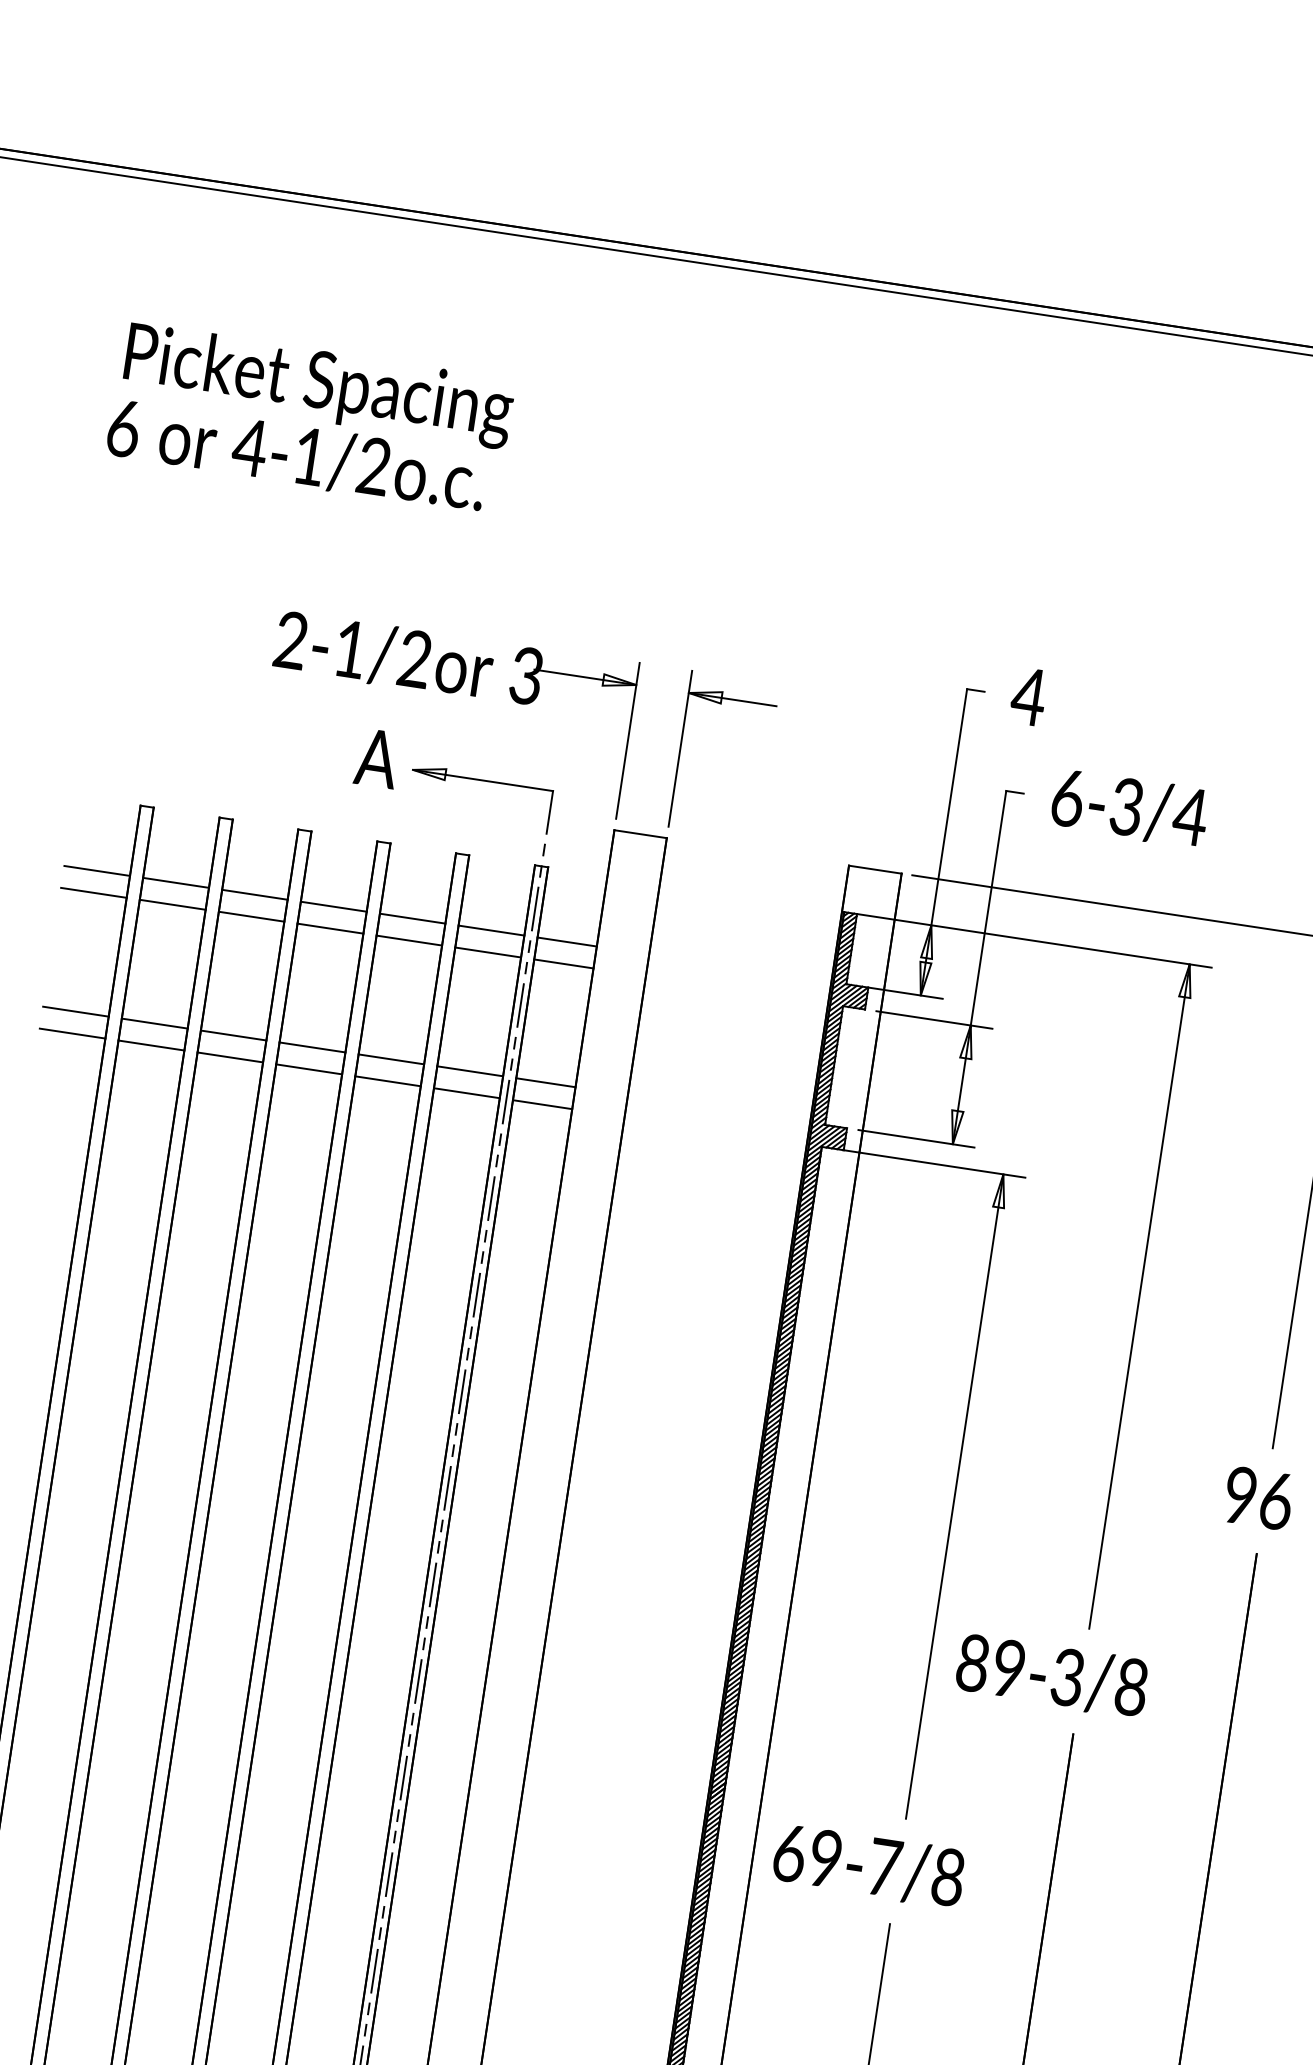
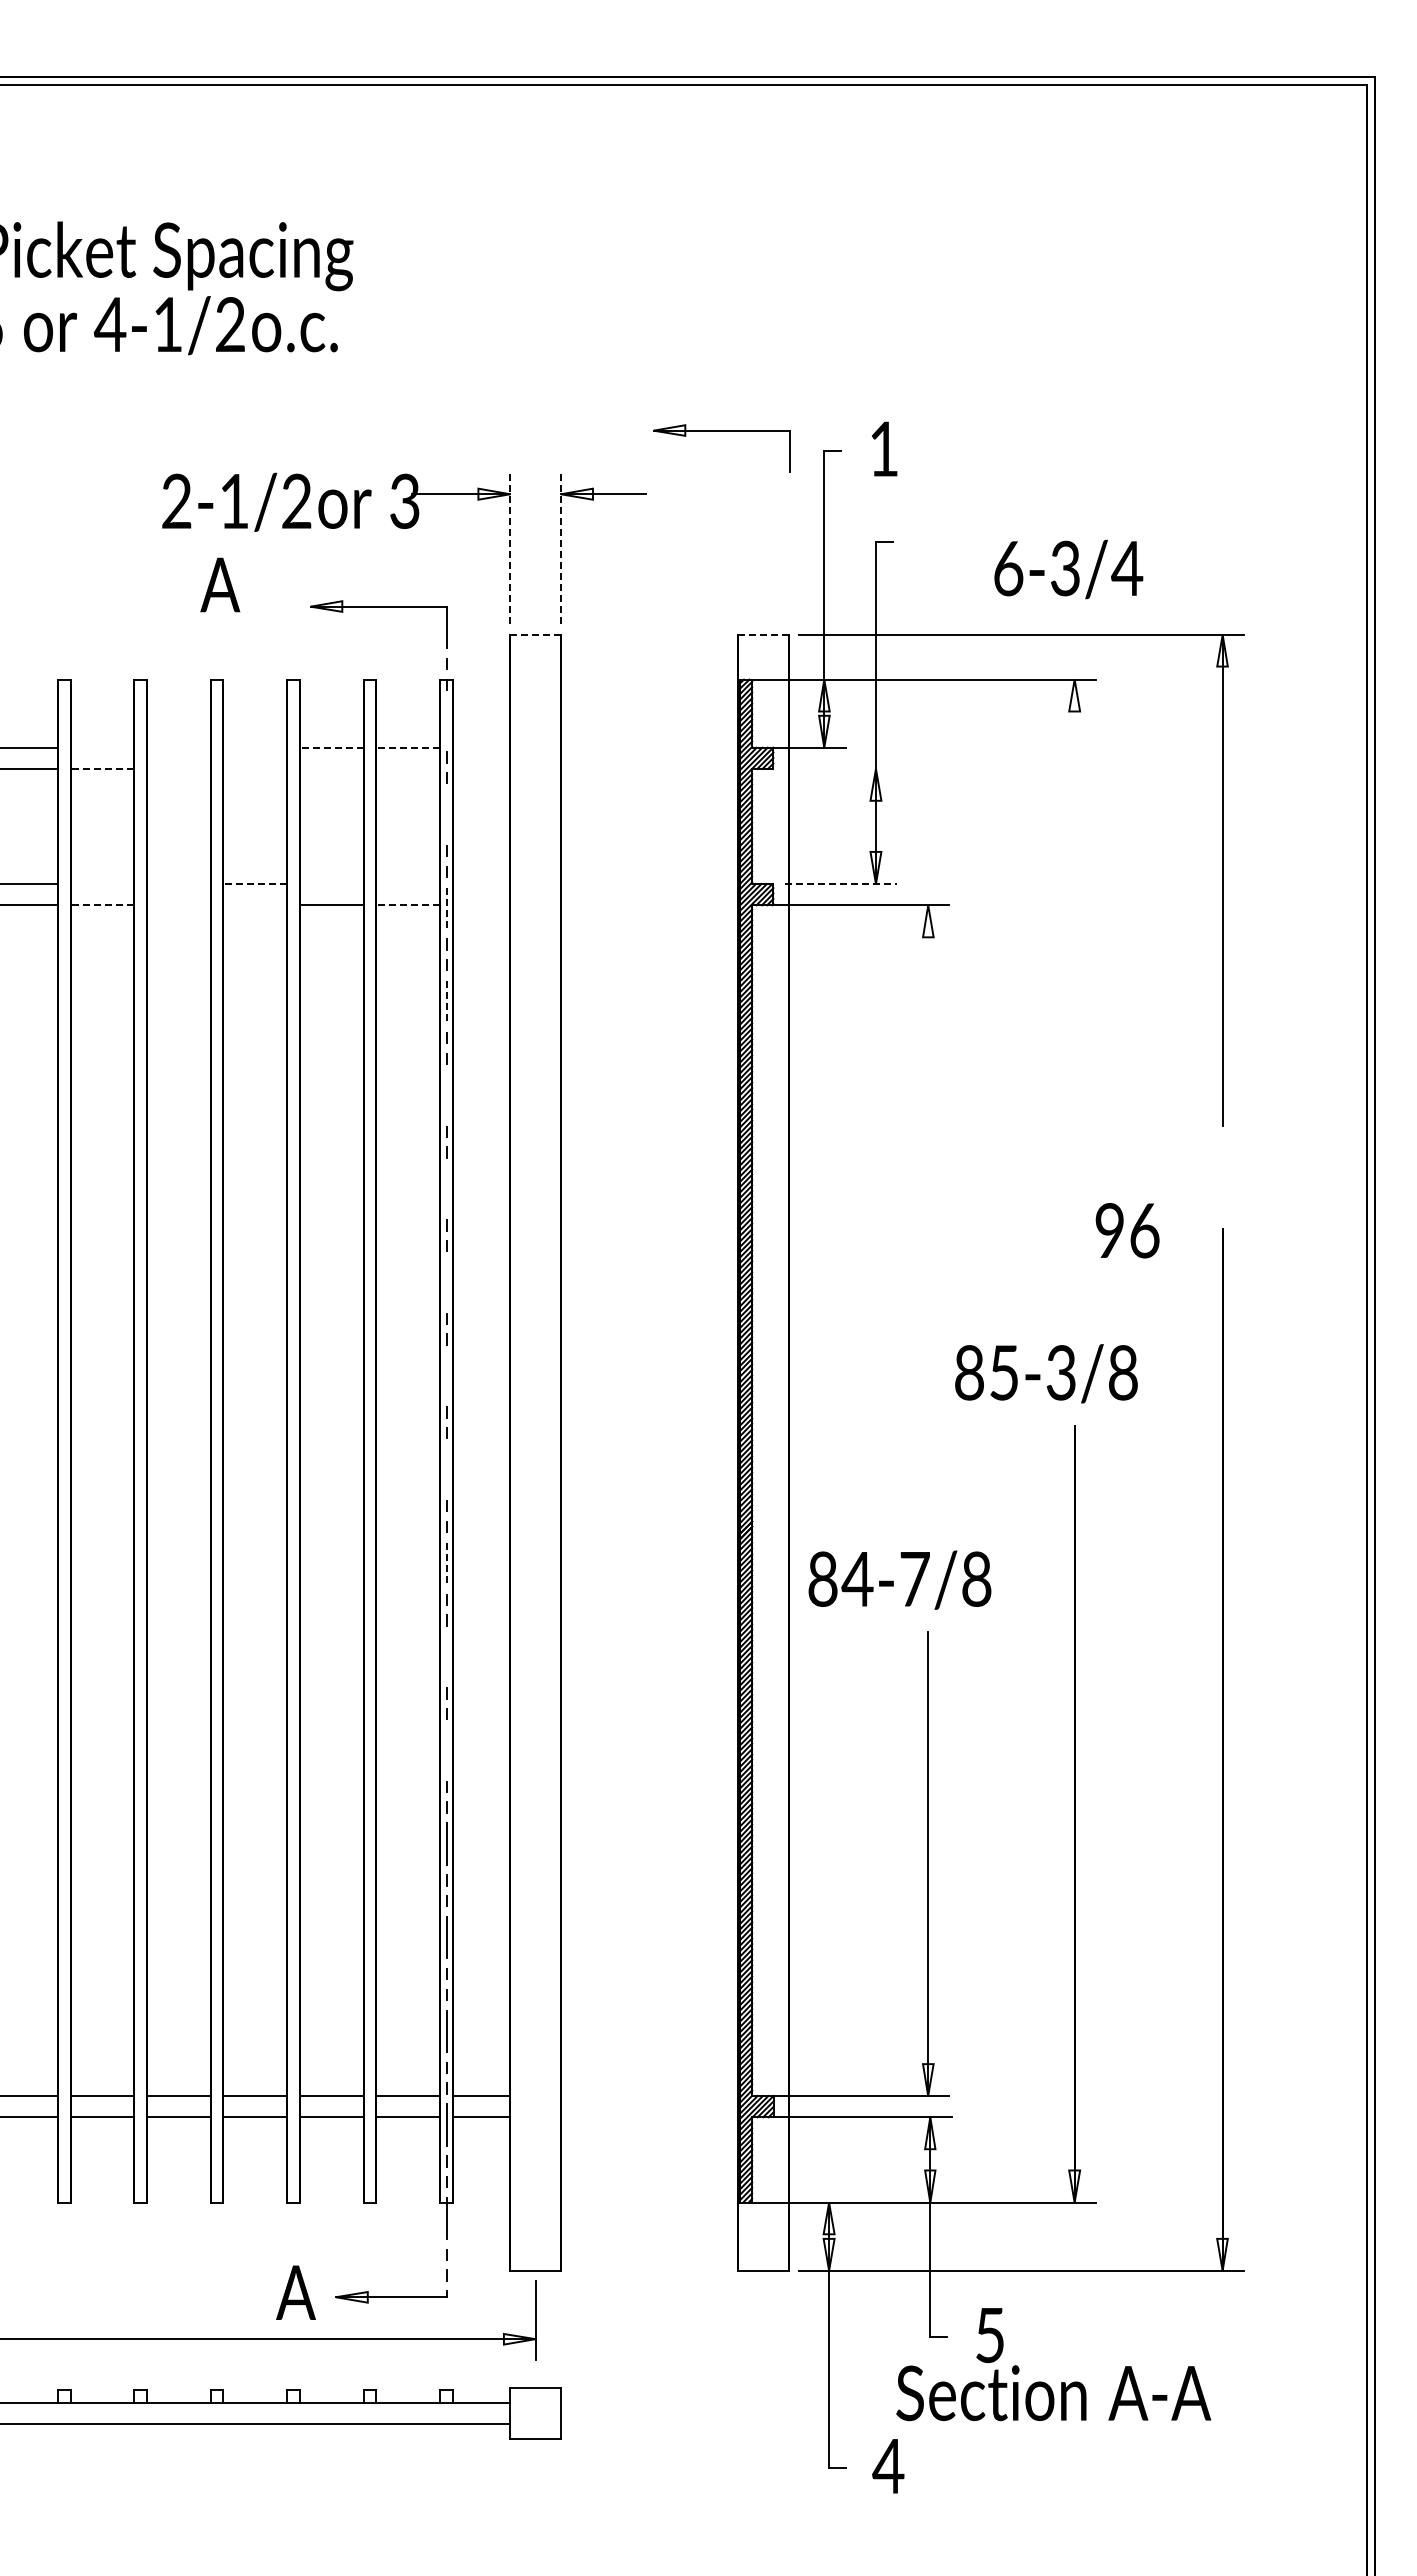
part: (864, 653) -> (721, 431), added
text: (1028, 696) -> (883, 448), 4 -> 1
line: (628, 741) -> (510, 548), solid -> dashed
line: (680, 748) -> (561, 548), solid -> dashed
text: (377, 758) -> (220, 584), moved
text: (1129, 808) -> (1068, 569), moved
line: (641, 833) -> (536, 634), solid -> dashed
line: (875, 869) -> (763, 634), solid -> dashed
line: (176, 882) -> (102, 747), removed
line: (254, 894) -> (178, 747), removed
line: (172, 904) -> (102, 768), solid -> dashed
line: (333, 906) -> (255, 747), removed
line: (535, 908) -> (446, 720), removed
line: (251, 916) -> (178, 768), removed
line: (412, 918) -> (331, 747), solid -> dashed
line: (330, 928) -> (255, 768), removed
line: (491, 930) -> (408, 747), solid -> dashed
line: (409, 940) -> (331, 768), removed
line: (567, 941) -> (481, 747), removed
line: (488, 952) -> (408, 768), removed
line: (563, 963) -> (481, 768), removed
line: (520, 1005) -> (446, 814), removed
line: (934, 1019) -> (840, 768), removed
line: (154, 1024) -> (102, 884), removed
line: (233, 1035) -> (178, 884), removed
line: (151, 1045) -> (102, 905), solid -> dashed
line: (312, 1047) -> (255, 884), solid -> dashed
line: (229, 1057) -> (178, 905), removed
line: (391, 1059) -> (331, 884), removed
line: (309, 1069) -> (255, 905), removed
line: (470, 1071) -> (408, 884), removed
line: (545, 1083) -> (481, 884), removed
line: (467, 1093) -> (408, 905), solid -> dashed
line: (505, 1102) -> (446, 908), solid -> dashed
line: (542, 1104) -> (481, 905), removed
line: (917, 1139) -> (841, 884), solid -> dashed
line: (491, 1198) -> (446, 1001), solid -> dashed
line: (476, 1294) -> (446, 1094), removed
line: (1139, 1296) -> (1074, 1001), removed
line: (462, 1391) -> (446, 1188), removed
line: (447, 1488) -> (446, 1282), removed
line: (955, 1496) -> (928, 1217), removed
text: (1258, 1498) -> (1127, 1230), moved
line: (433, 1584) -> (446, 1375), removed
text: (1008, 1668) -> (1003, 1372), 89-3/8 -> 85-3/8
line: (418, 1681) -> (446, 1469), removed
line: (403, 1778) -> (446, 1563), solid -> dashed
text: (807, 1855) -> (840, 1578), 69-7/8 -> 84-7/8
line: (389, 1874) -> (446, 1656), removed
line: (374, 1971) -> (446, 1750), removed

